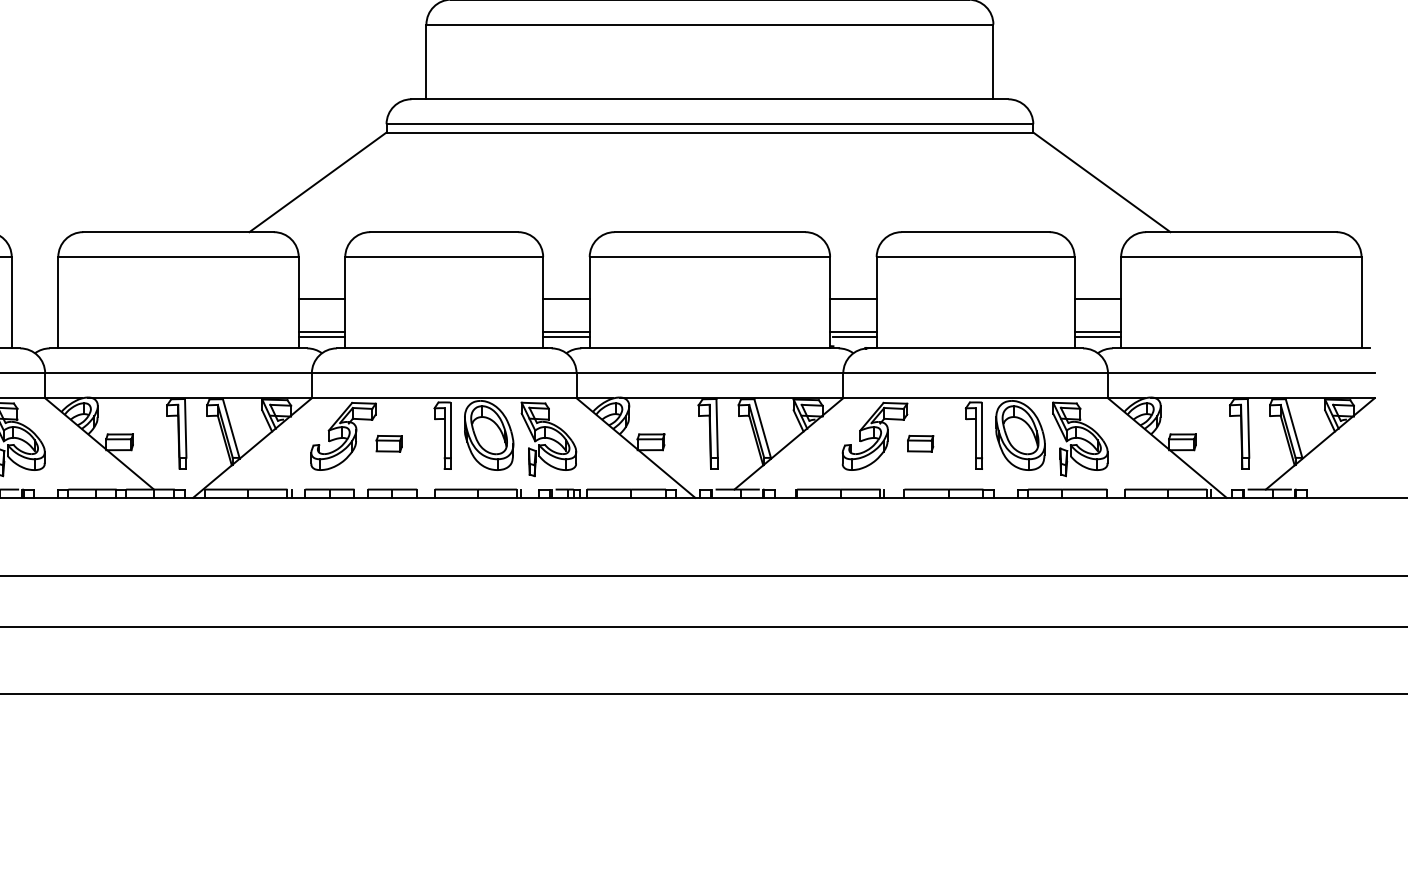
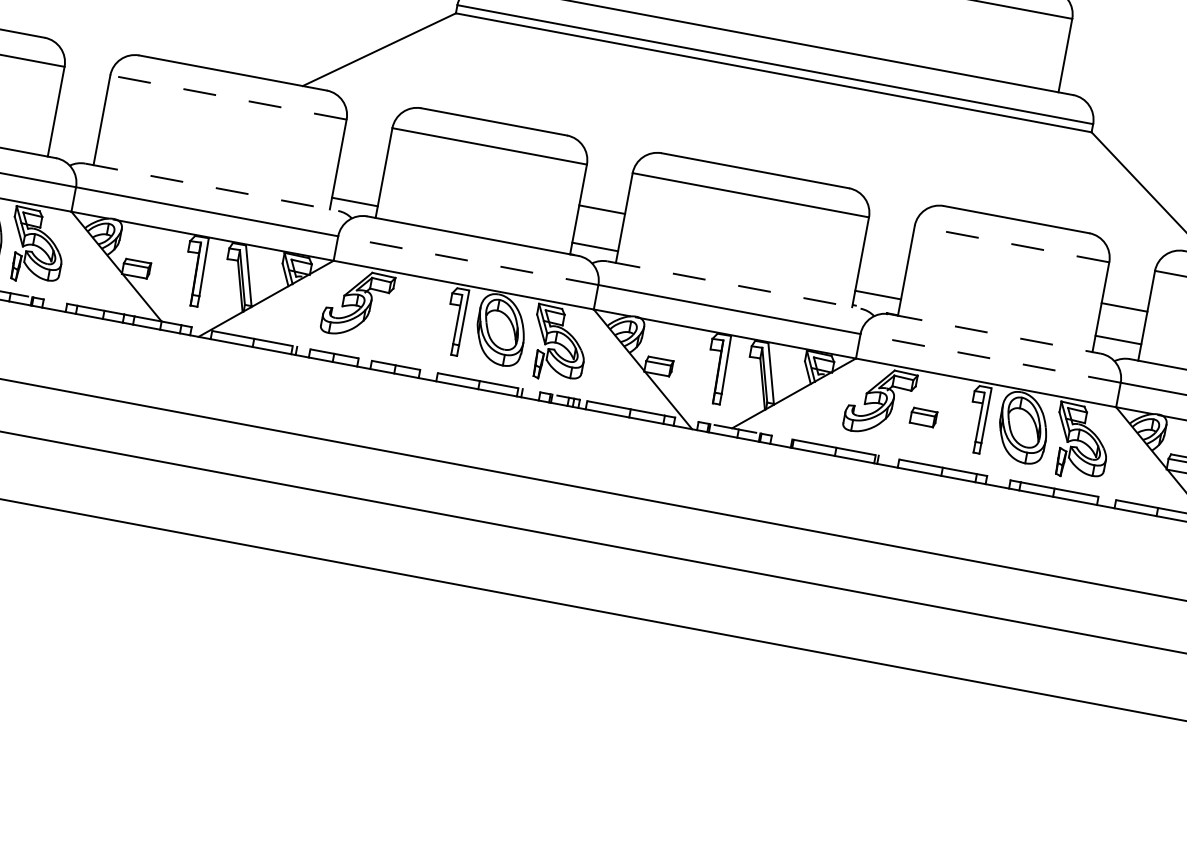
line: (178, 257) -> (228, 97), solid -> dashed
line: (975, 257) -> (1011, 244), solid -> dashed
line: (321, 298) -> (361, 164), removed
line: (853, 298) -> (884, 262), removed
line: (321, 331) -> (355, 196), removed
line: (566, 331) -> (596, 242), removed
line: (854, 336) -> (878, 299), removed
line: (1097, 336) -> (1117, 344), removed
line: (178, 348) -> (211, 187), solid -> dashed
line: (709, 348) -> (733, 285), solid -> dashed
line: (976, 348) -> (996, 334), solid -> dashed
line: (443, 373) -> (467, 260), solid -> dashed
line: (975, 373) -> (990, 358), solid -> dashed
part: (388, 443) -> (400, 319), removed

